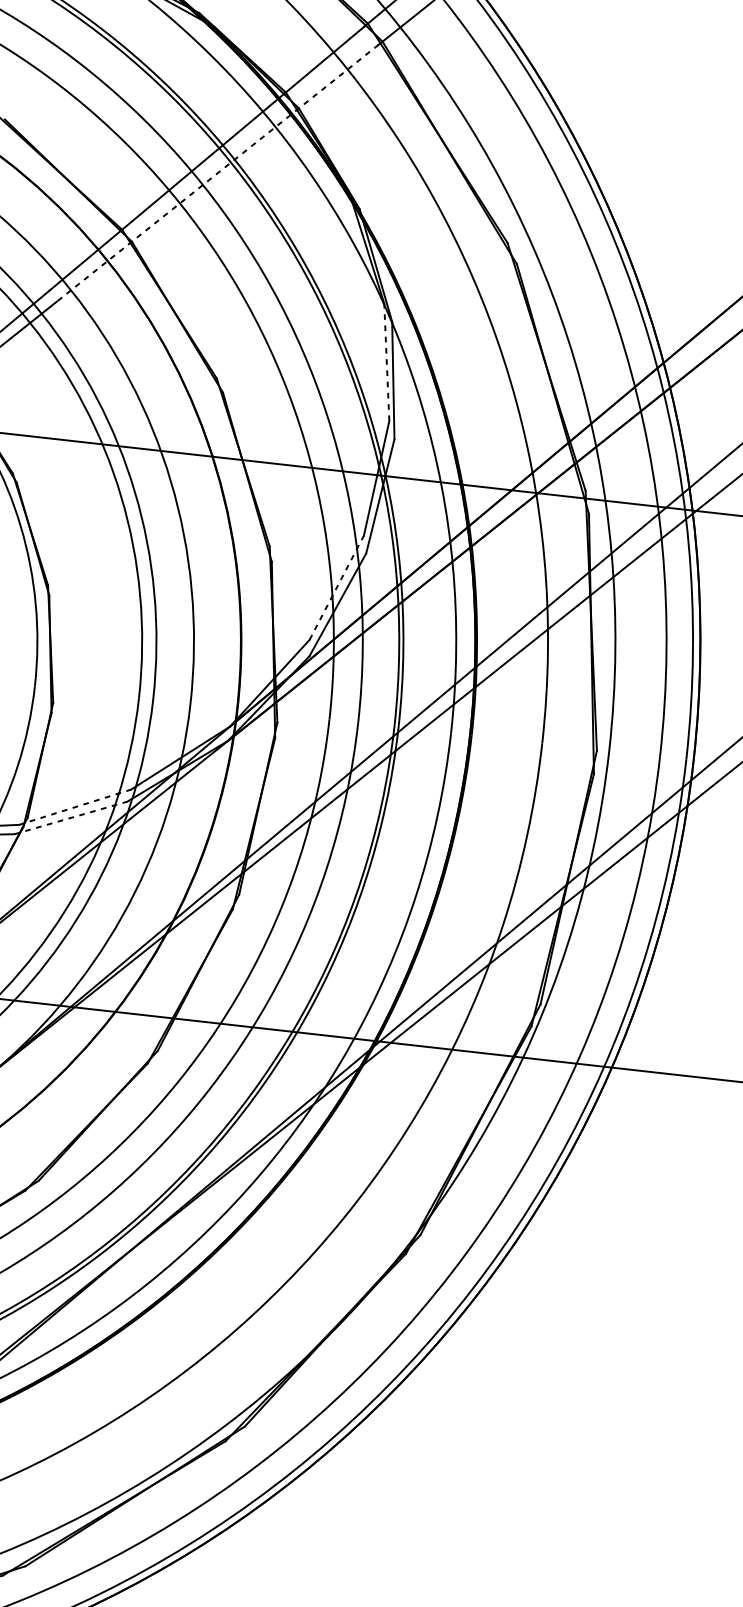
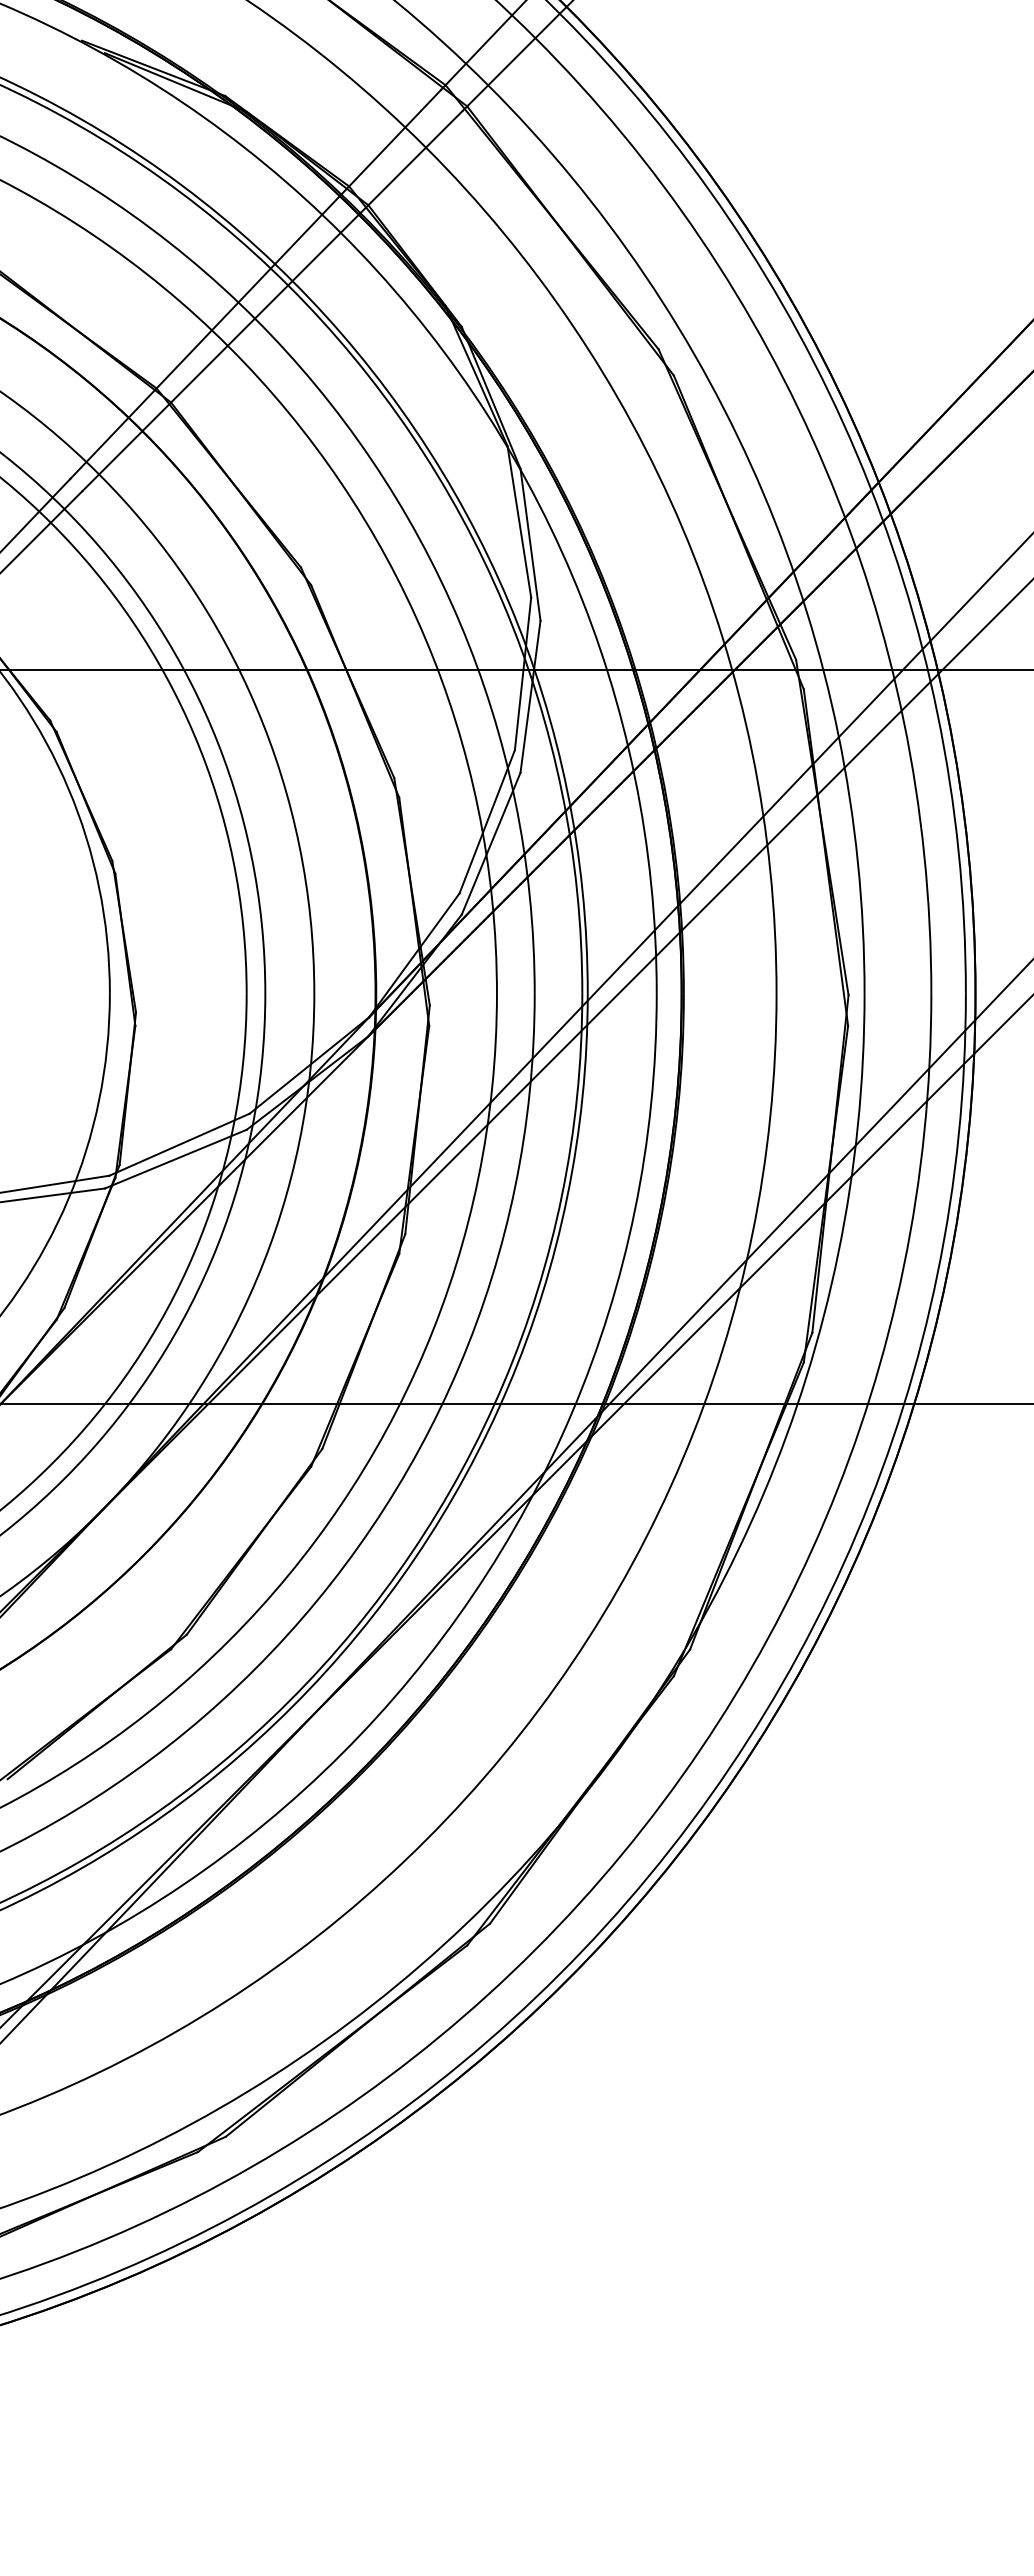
line: (217, 173) -> (272, 301), dashed -> solid
line: (386, 362) -> (519, 521), dashed -> solid
line: (336, 587) -> (487, 821), dashed -> solid
line: (75, 807) -> (179, 1144), dashed -> solid
line: (70, 818) -> (175, 1159), dashed -> solid

